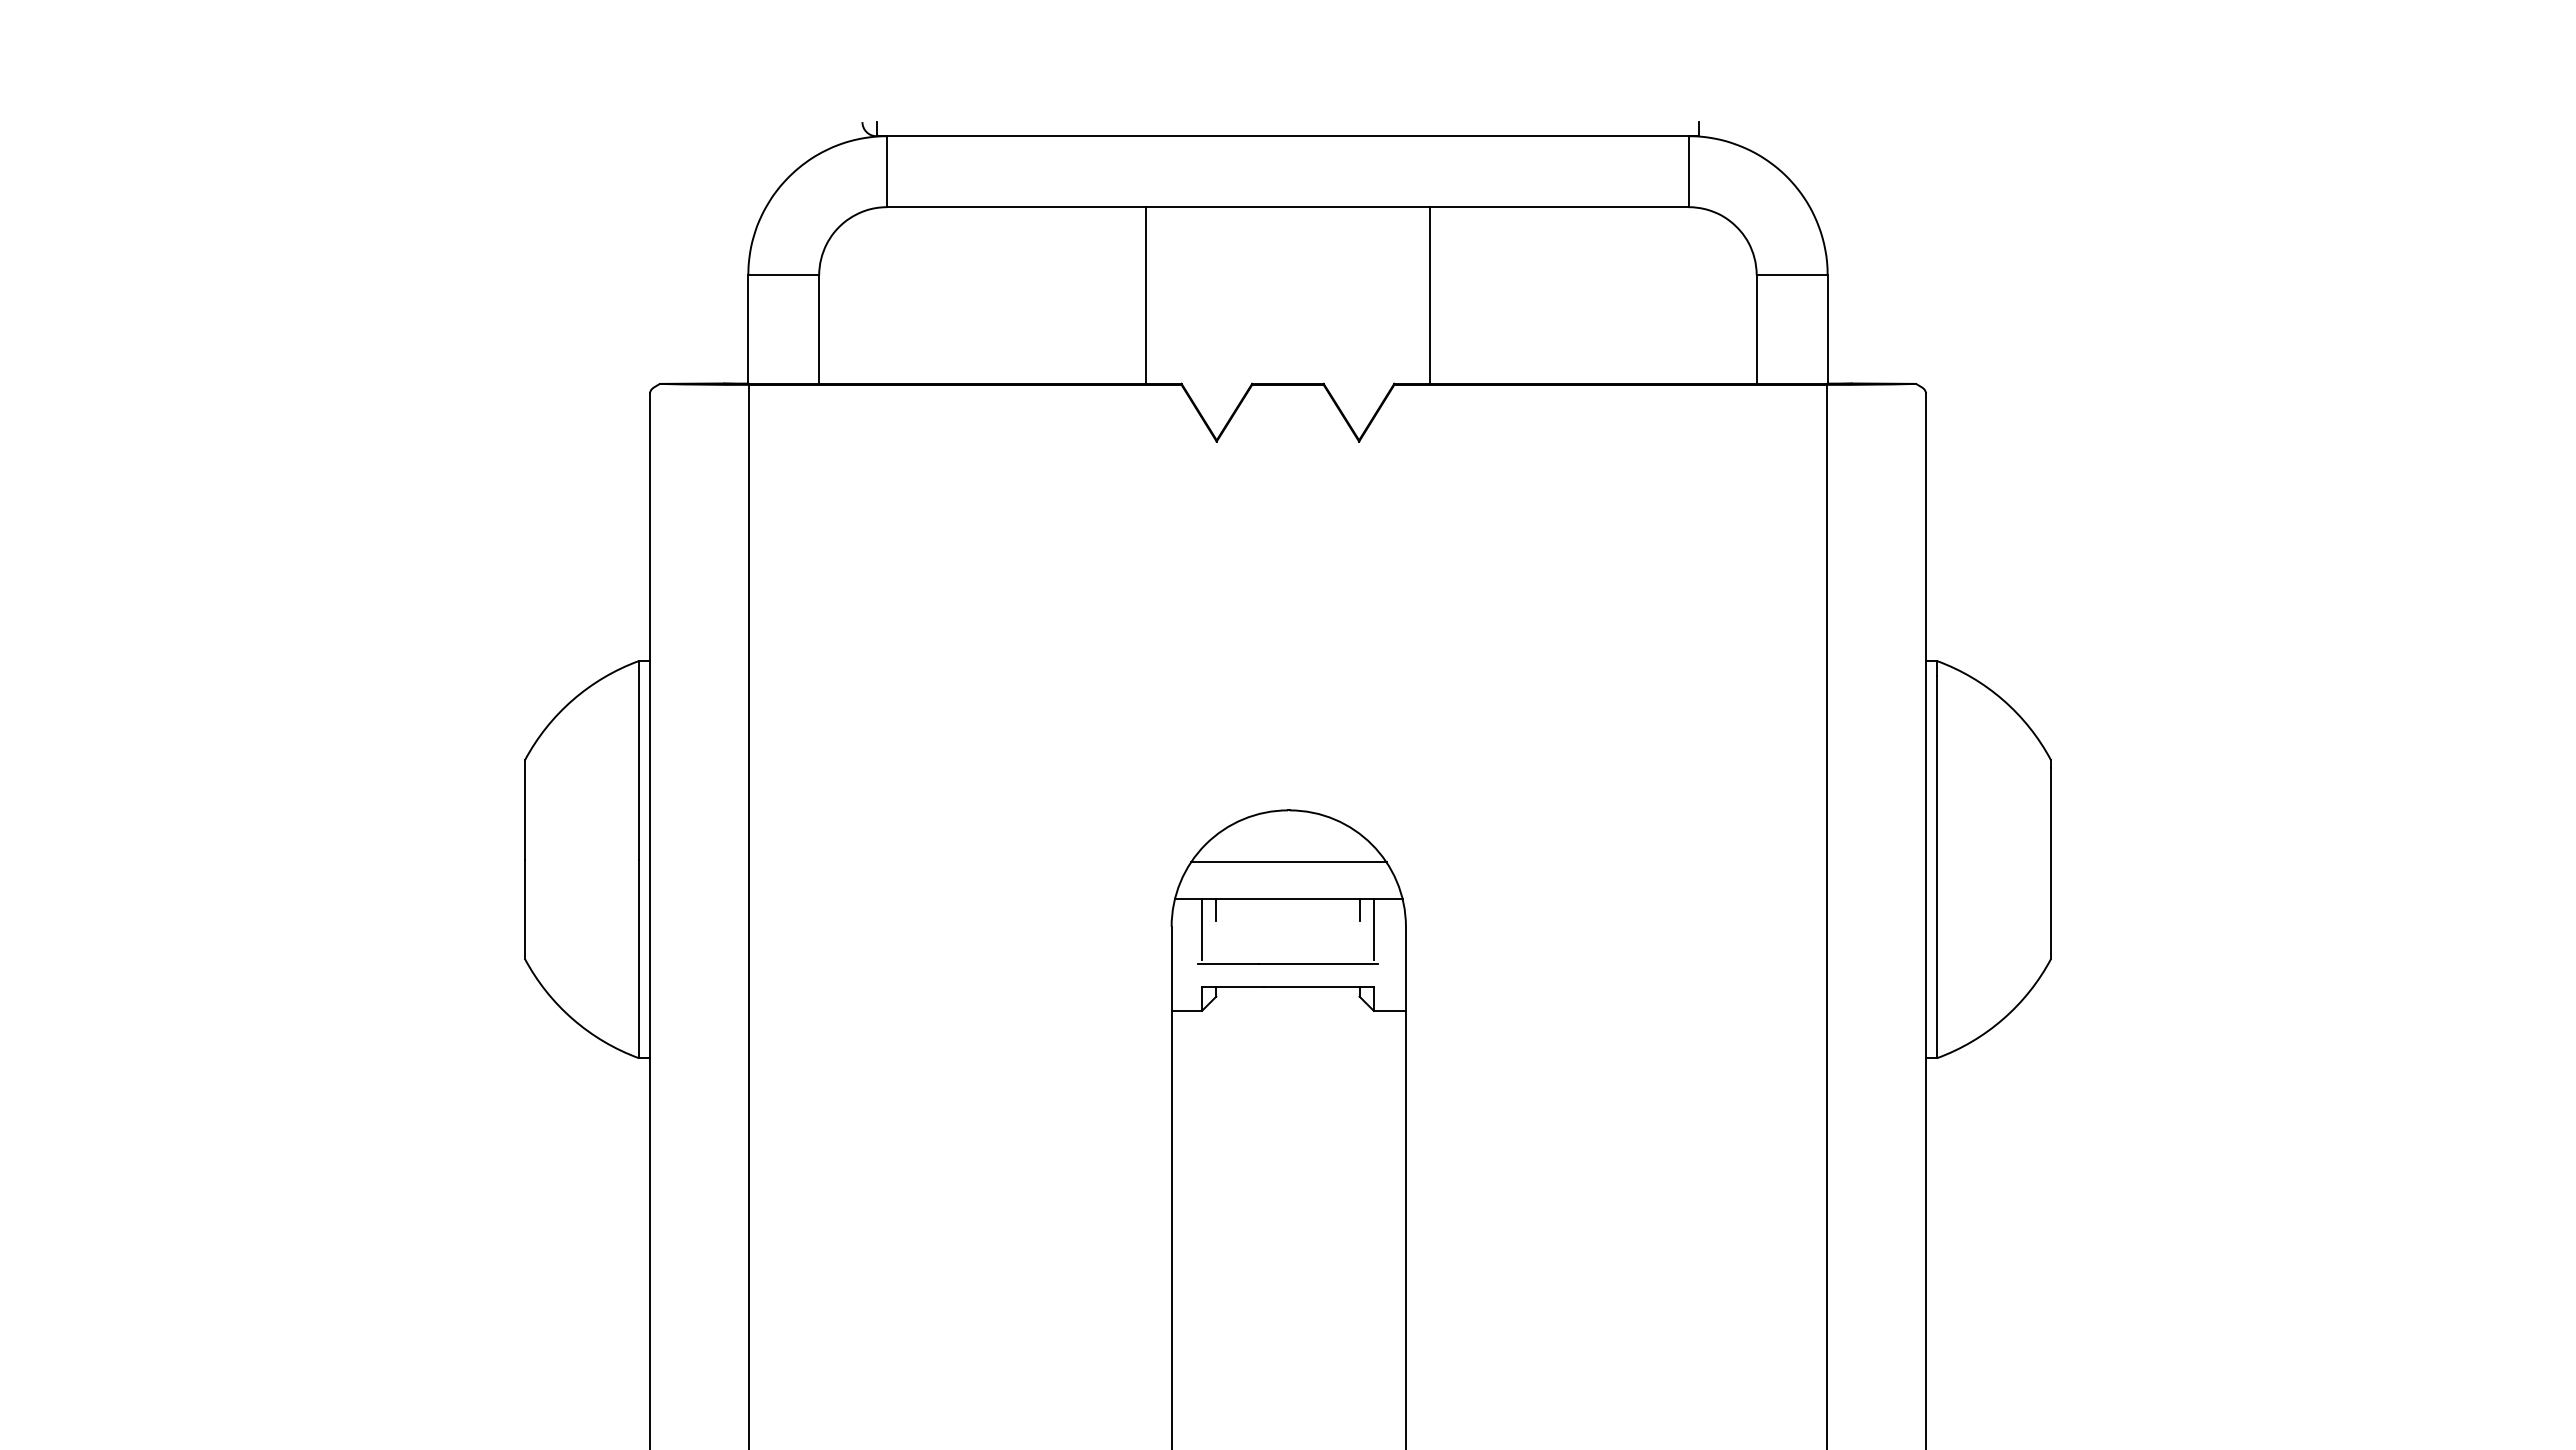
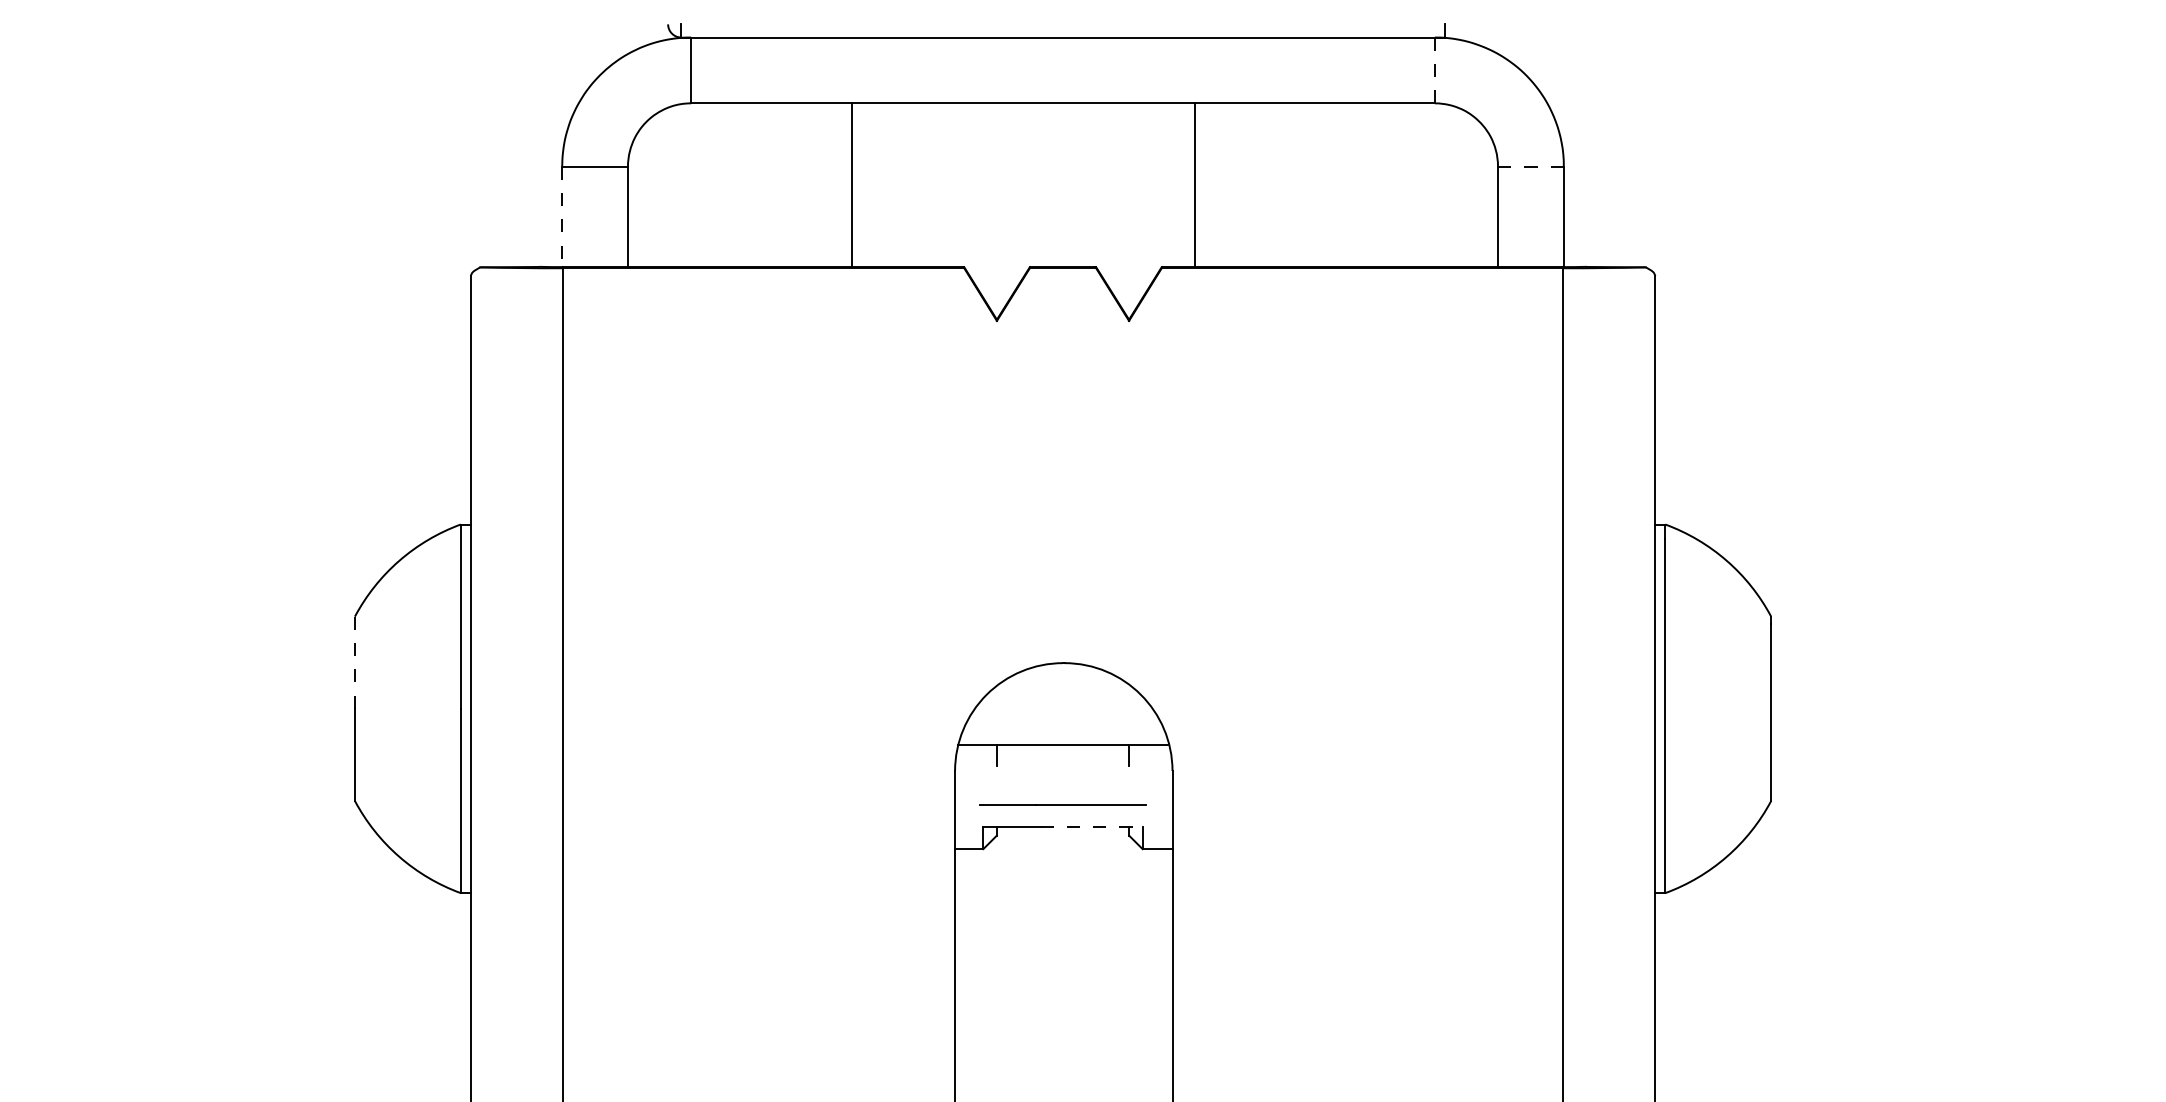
line: (1688, 171) -> (1434, 70), solid -> dashed
line: (1791, 275) -> (1530, 166), solid -> dashed
line: (1146, 295) -> (851, 185), moved
line: (748, 330) -> (562, 217), solid -> dashed
line: (525, 809) -> (355, 662), solid -> dashed
line: (1288, 862) -> (1063, 711), removed
line: (1202, 929) -> (983, 773), removed
line: (1373, 929) -> (1142, 773), removed
line: (1319, 987) -> (1092, 827), solid -> dashed

